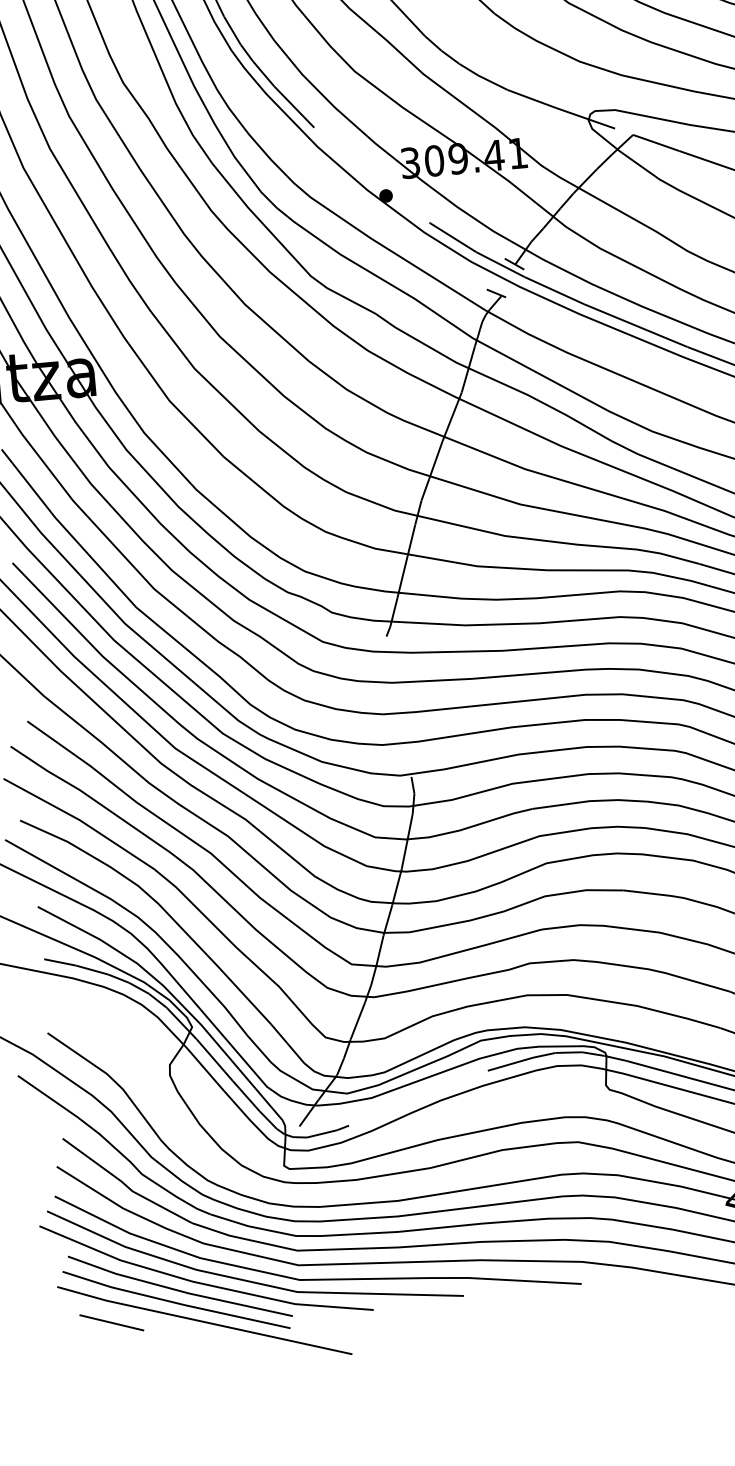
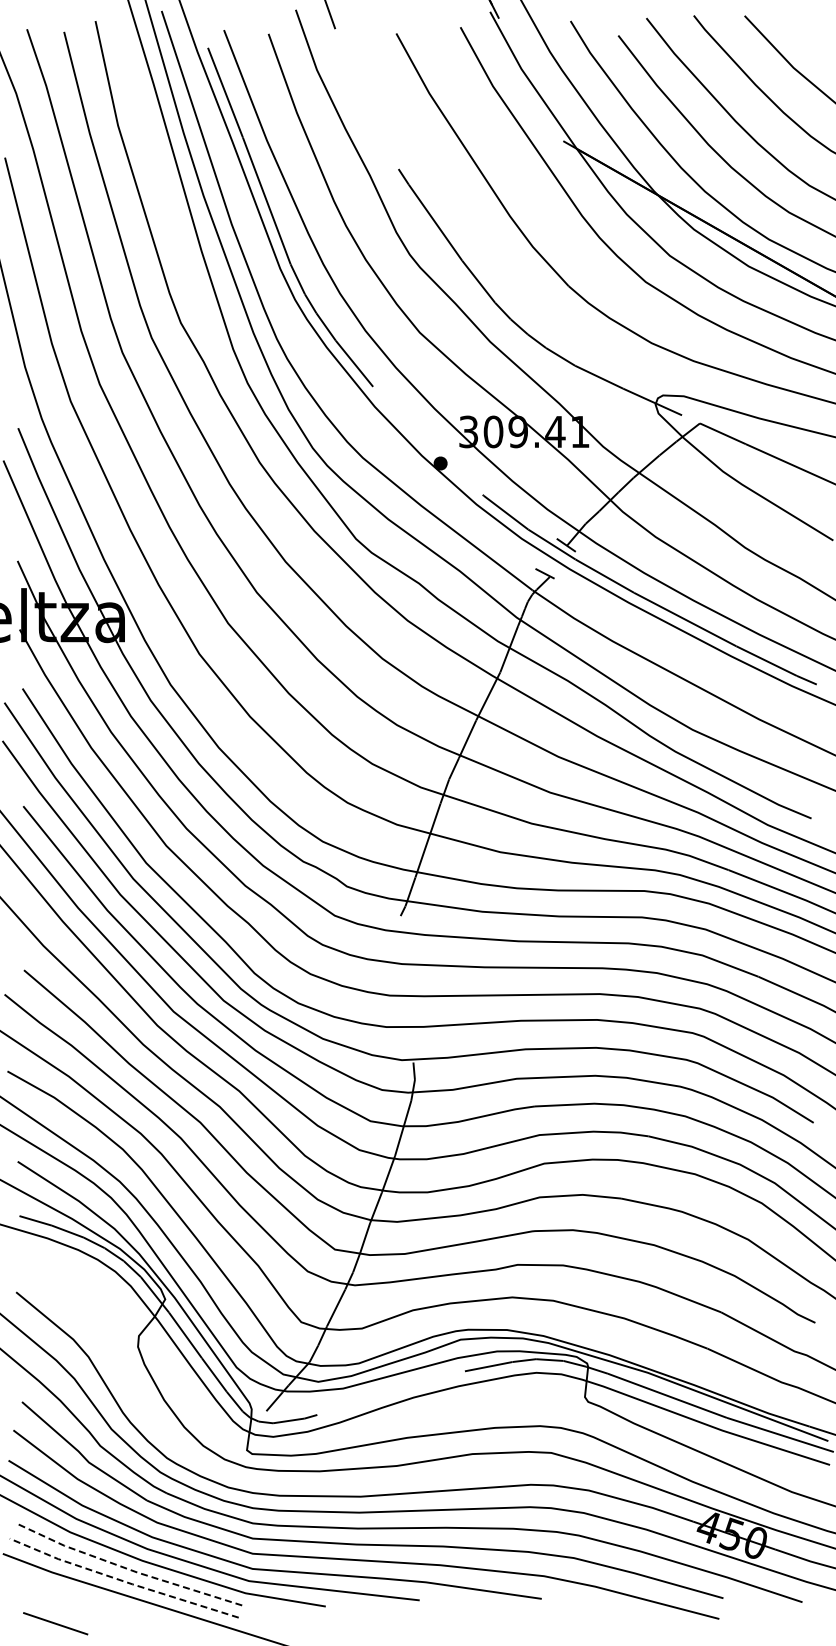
line: (178, 1290) -> (127, 1568), solid -> dashed
line: (176, 1303) -> (123, 1581), solid -> dashed
line: (111, 1322) -> (55, 1623), moved

